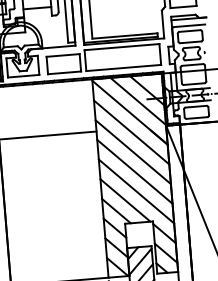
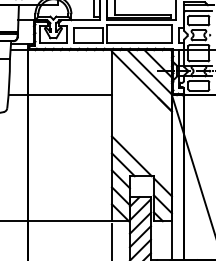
line: (131, 132) -> (141, 98), removed
line: (132, 152) -> (141, 115), removed
line: (134, 171) -> (141, 132), removed
line: (136, 191) -> (141, 149), removed

